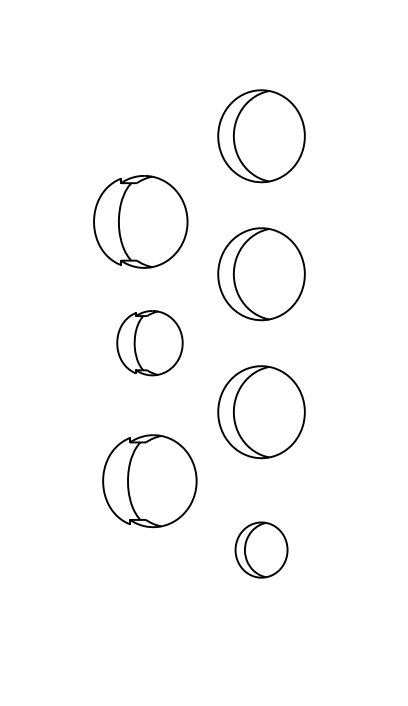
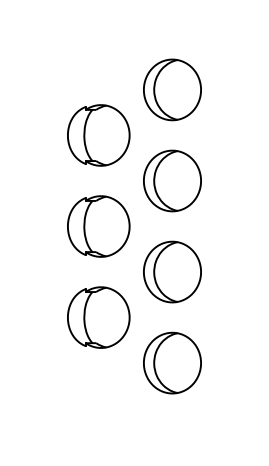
part: (140, 221) -> (98, 135), moved
part: (149, 343) -> (98, 226), size x1.43
part: (261, 549) -> (172, 362), size x1.67

